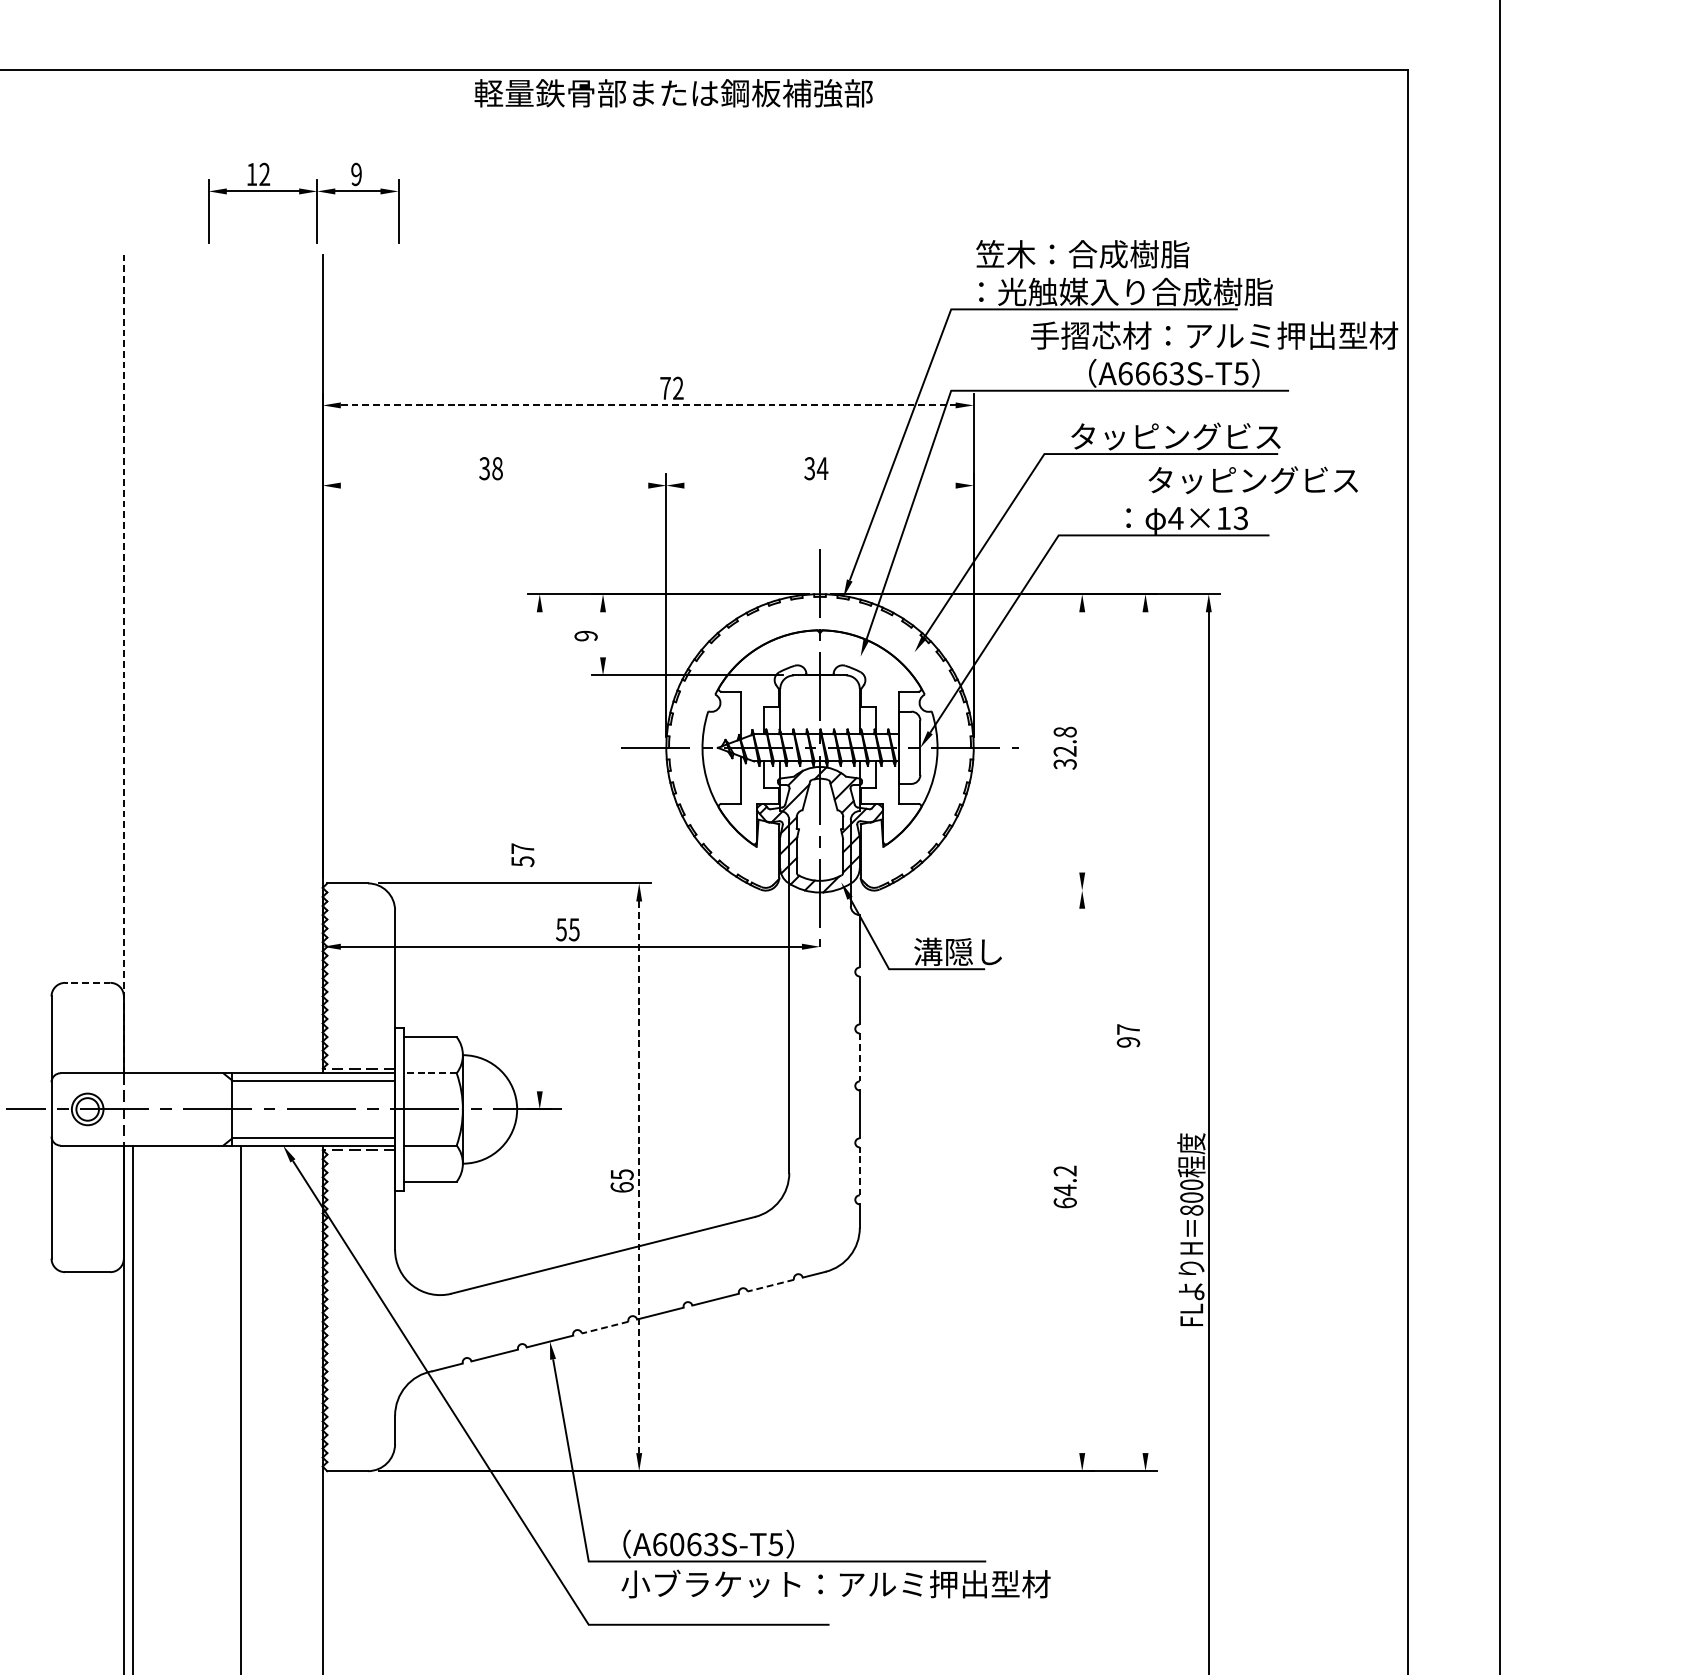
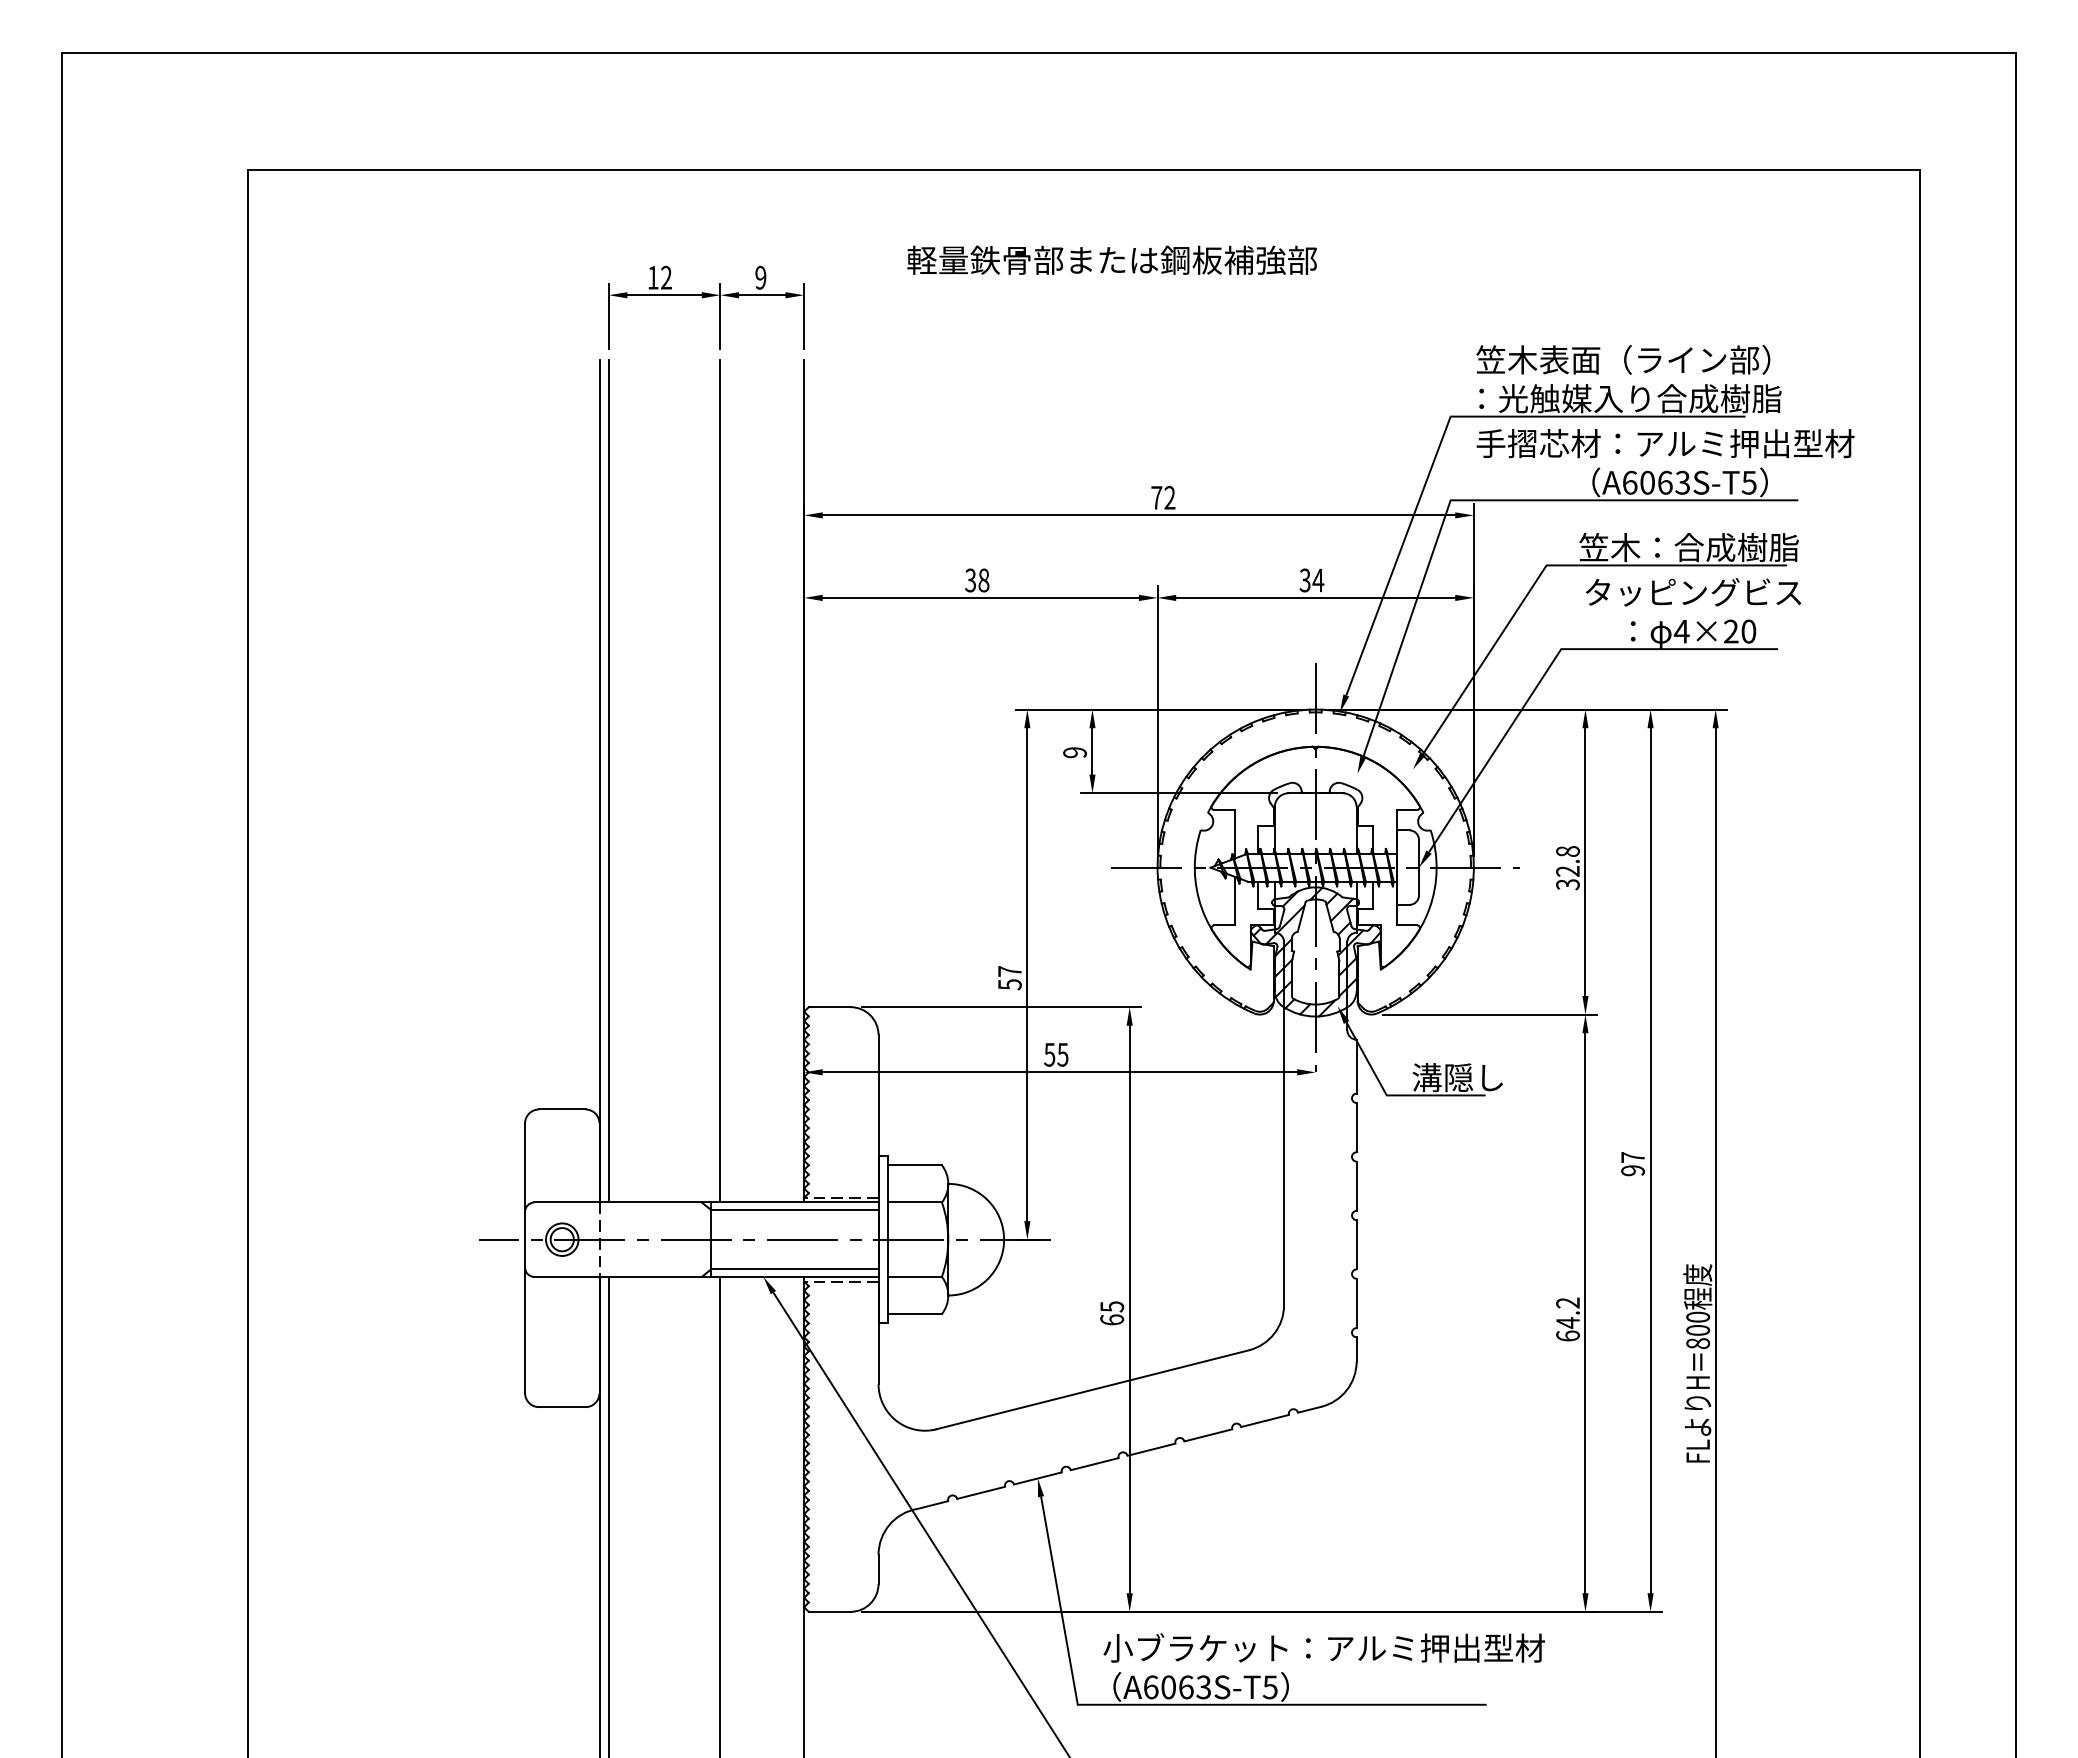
text: (673, 92) -> (1111, 259), moved
part: (299, 194) -> (702, 298), moved
text: (1149, 253) -> (1654, 359), 笠木：合成樹脂 -> 笠木表面（ライン部）
text: (1214, 335) -> (1665, 443), moved
text: (1142, 373) -> (1647, 482), A6663S-T5 -> A6063S-T5
line: (648, 405) -> (1139, 515), dashed -> solid
text: (1180, 436) -> (1686, 547), タッピングビス -> 笠木：合成樹脂
text: (1253, 480) -> (1693, 592), moved
line: (494, 485) -> (980, 597), added
line: (819, 485) -> (1315, 597), added
text: (1232, 518) -> (1740, 631), 4×13 -> 4×20
line: (603, 634) -> (1092, 751), added
line: (123, 664) -> (599, 781), dashed -> solid
line: (132, 664) -> (608, 781), added
line: (241, 664) -> (720, 781), added
line: (1082, 742) -> (1585, 862), added
line: (539, 851) -> (1027, 974), added
line: (989, 890) -> (1490, 1014), added
line: (86, 982) -> (561, 1109), dashed -> solid
line: (1145, 1032) -> (1650, 1160), added
line: (859, 1057) -> (1356, 1186), dashed -> solid
line: (430, 1073) -> (914, 1202), dashed -> solid
line: (859, 1171) -> (1356, 1303), dashed -> solid
line: (639, 1177) -> (1129, 1309), dashed -> solid
line: (1082, 1181) -> (1585, 1313), added
line: (771, 1285) -> (1265, 1420), dashed -> solid
line: (605, 1327) -> (1094, 1464), dashed -> solid
text: (835, 1583) -> (1323, 1647), moved

